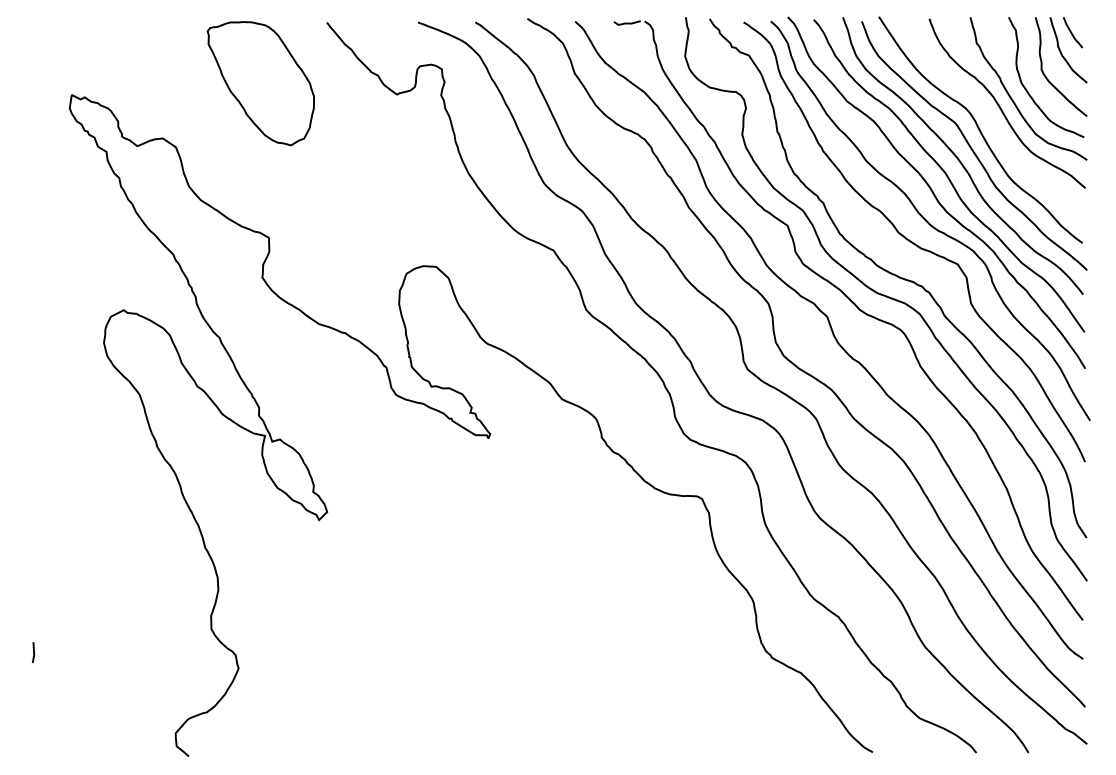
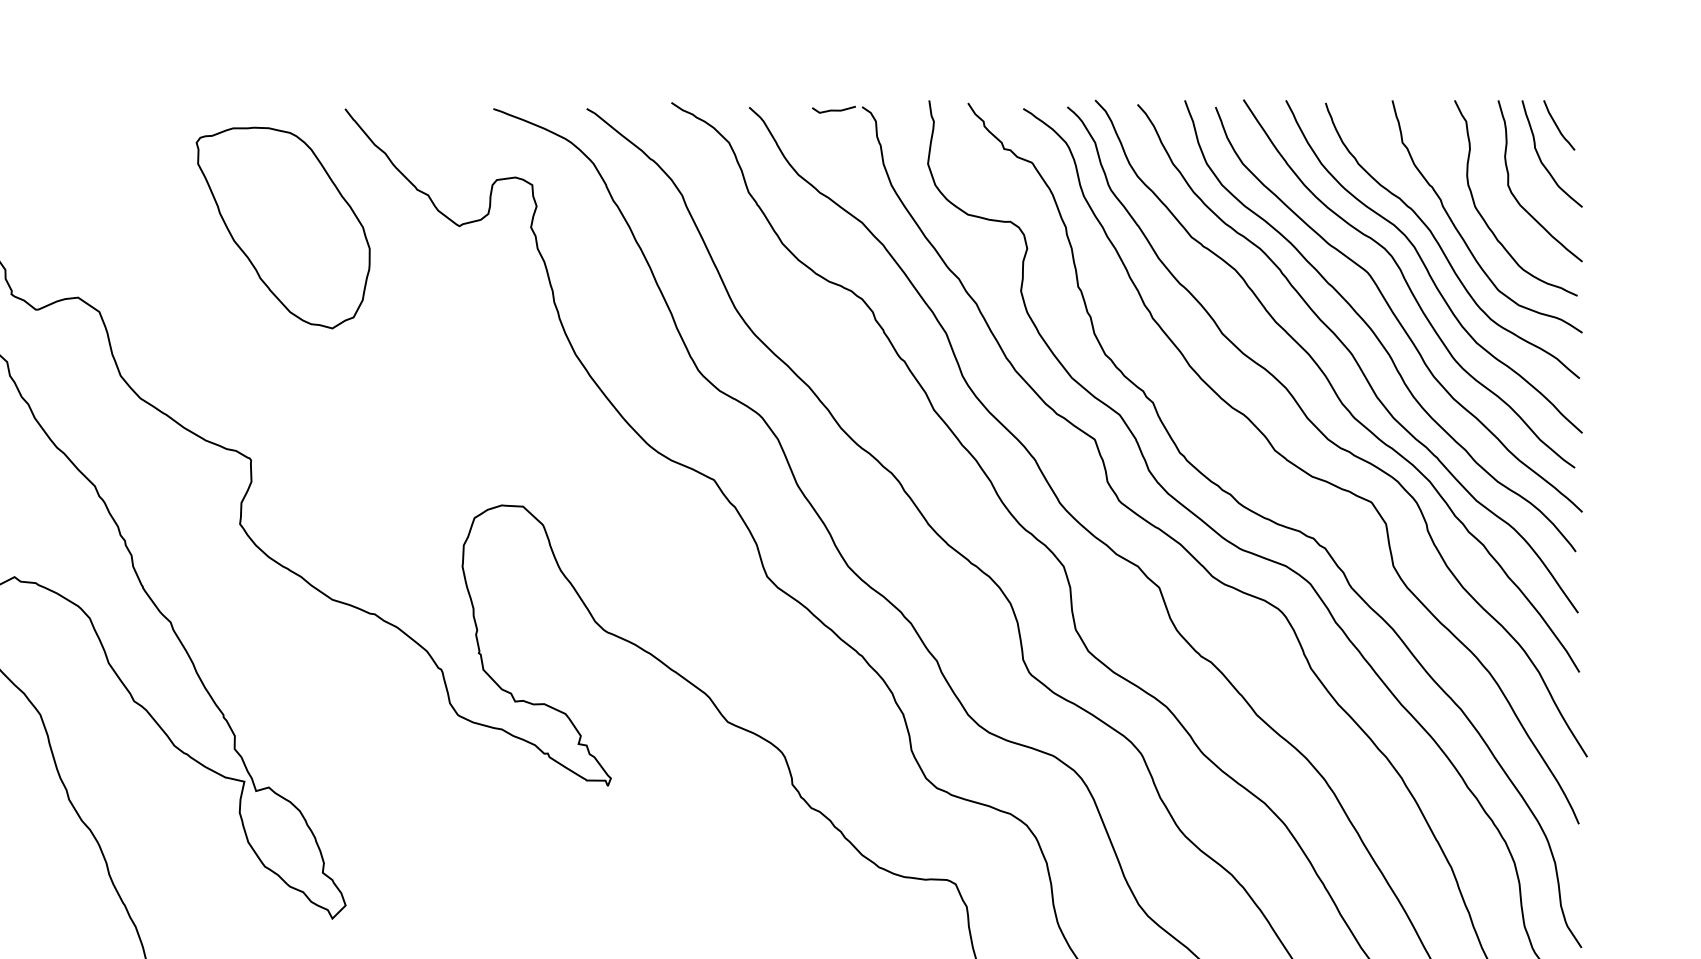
part: (260, 83) -> (282, 227), moved
curve: (992, 120) -> (1428, 268), added

